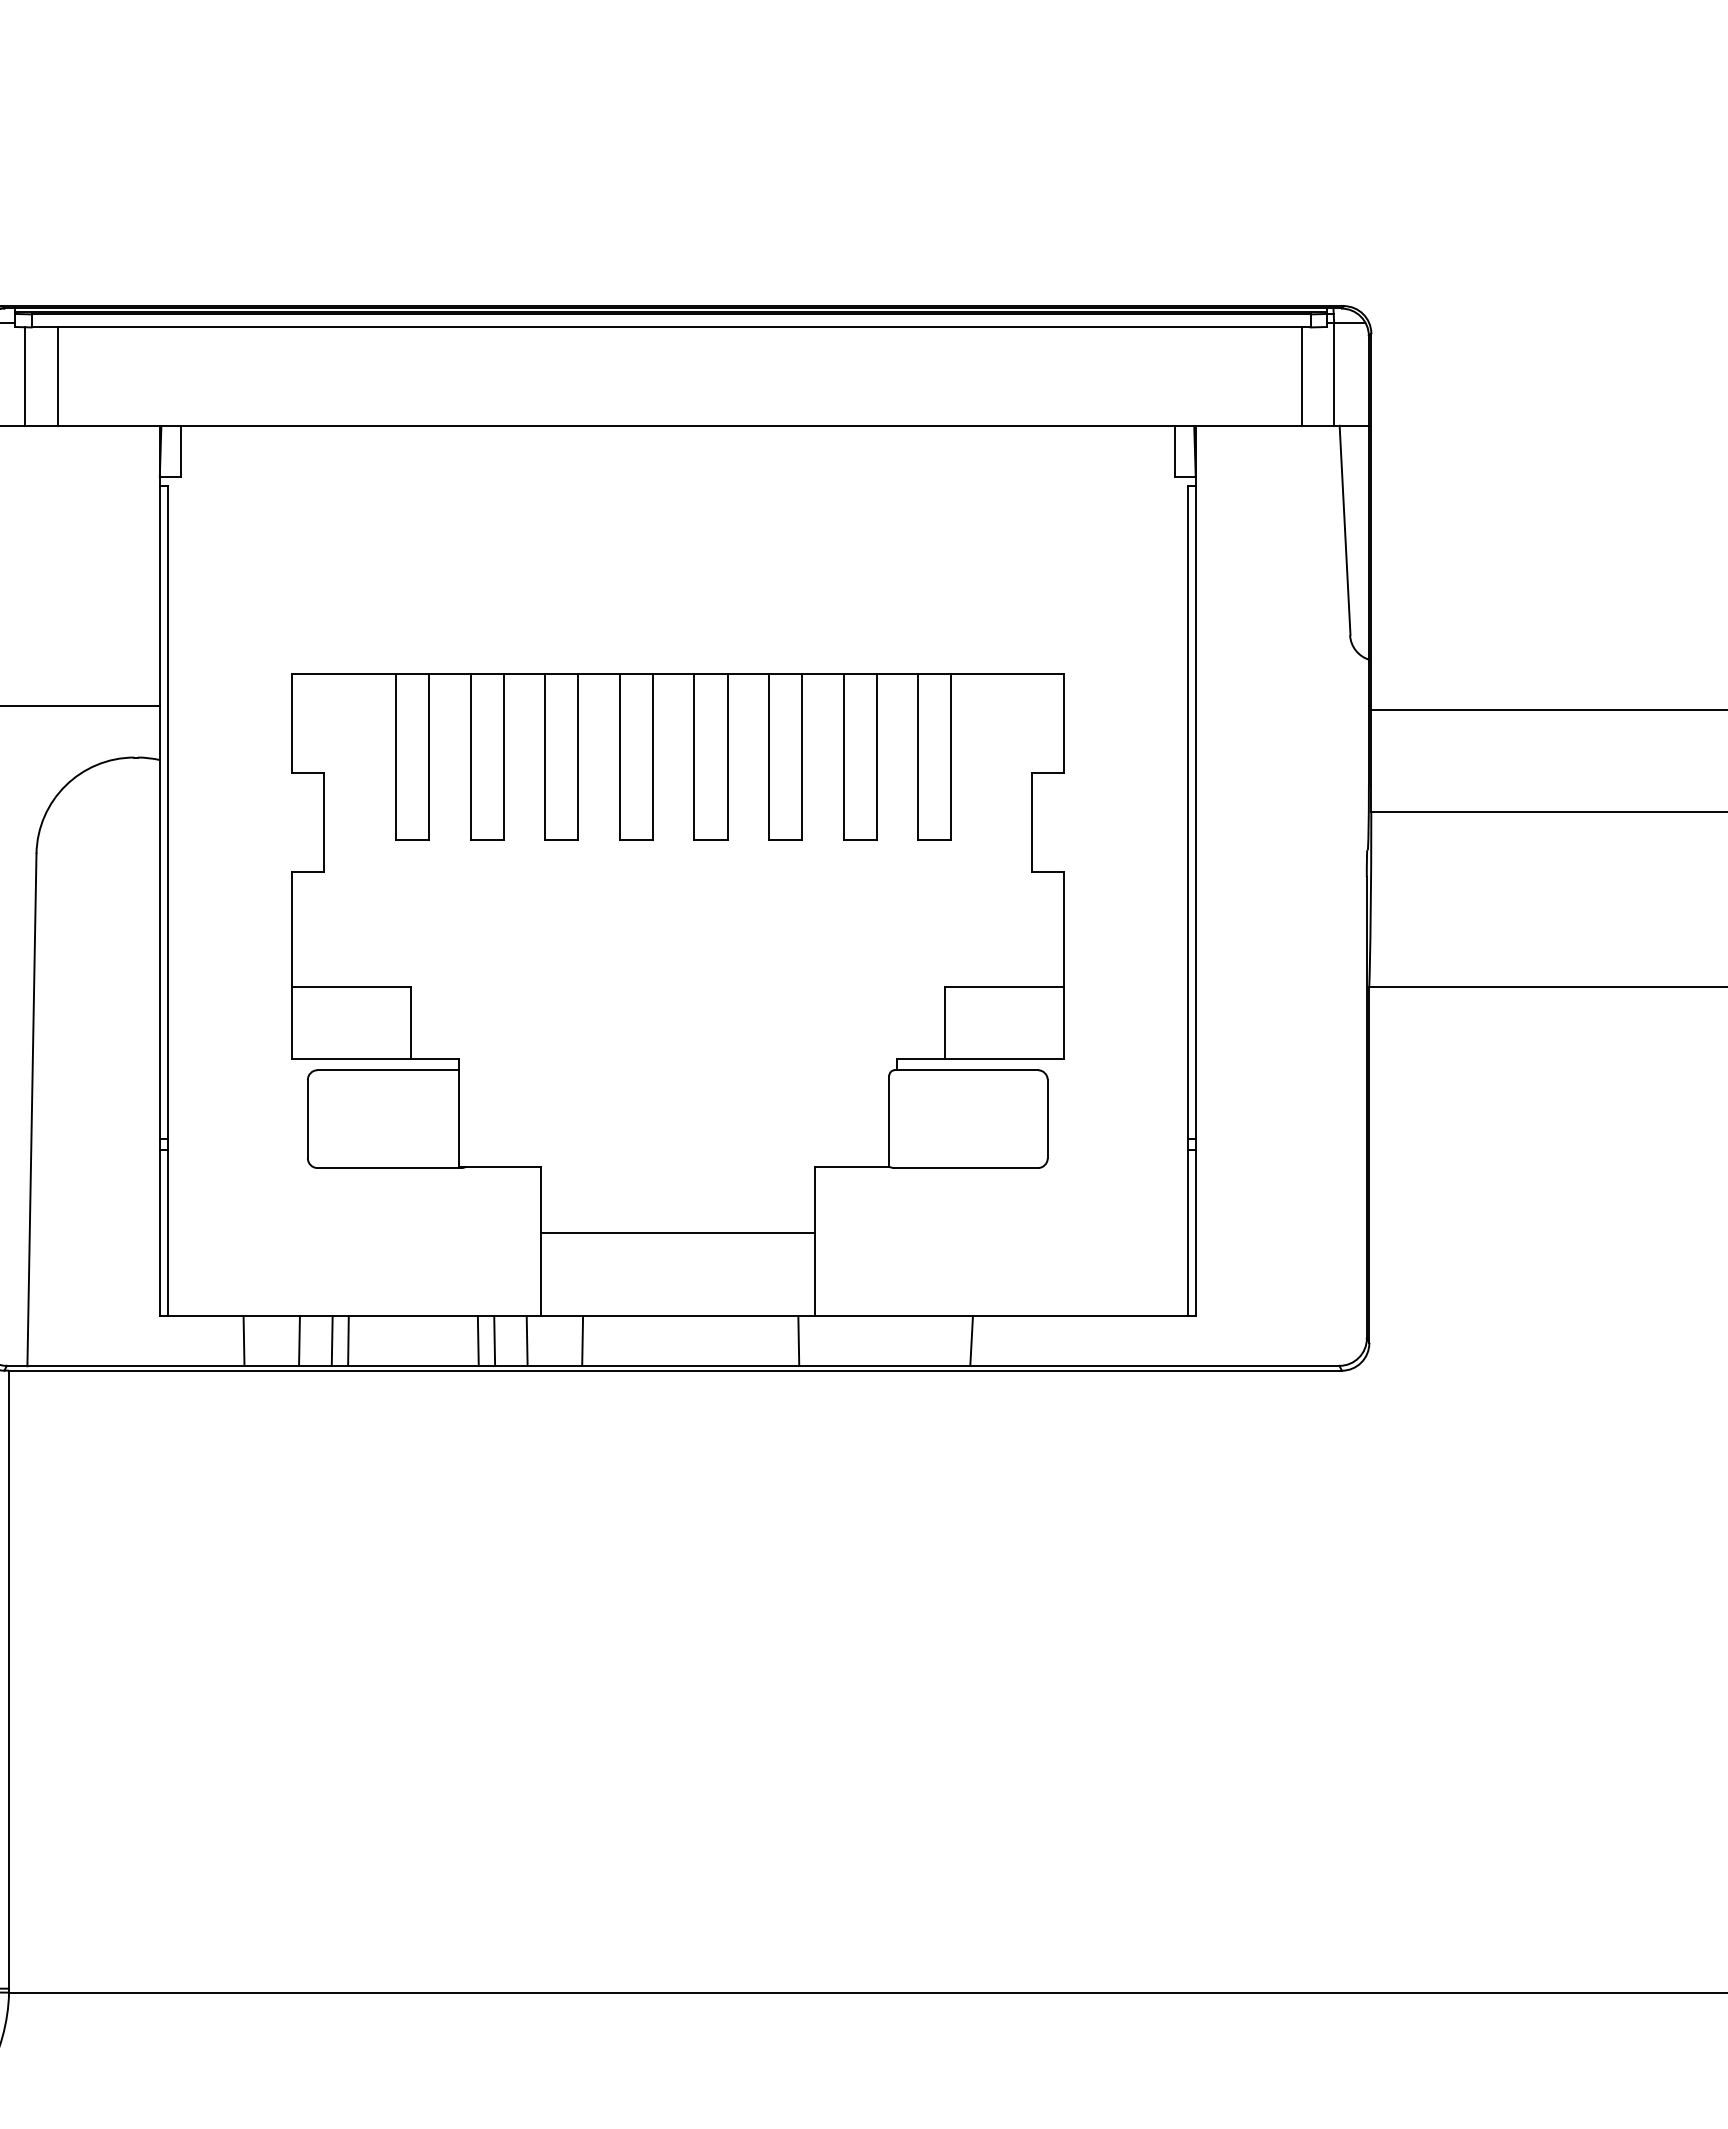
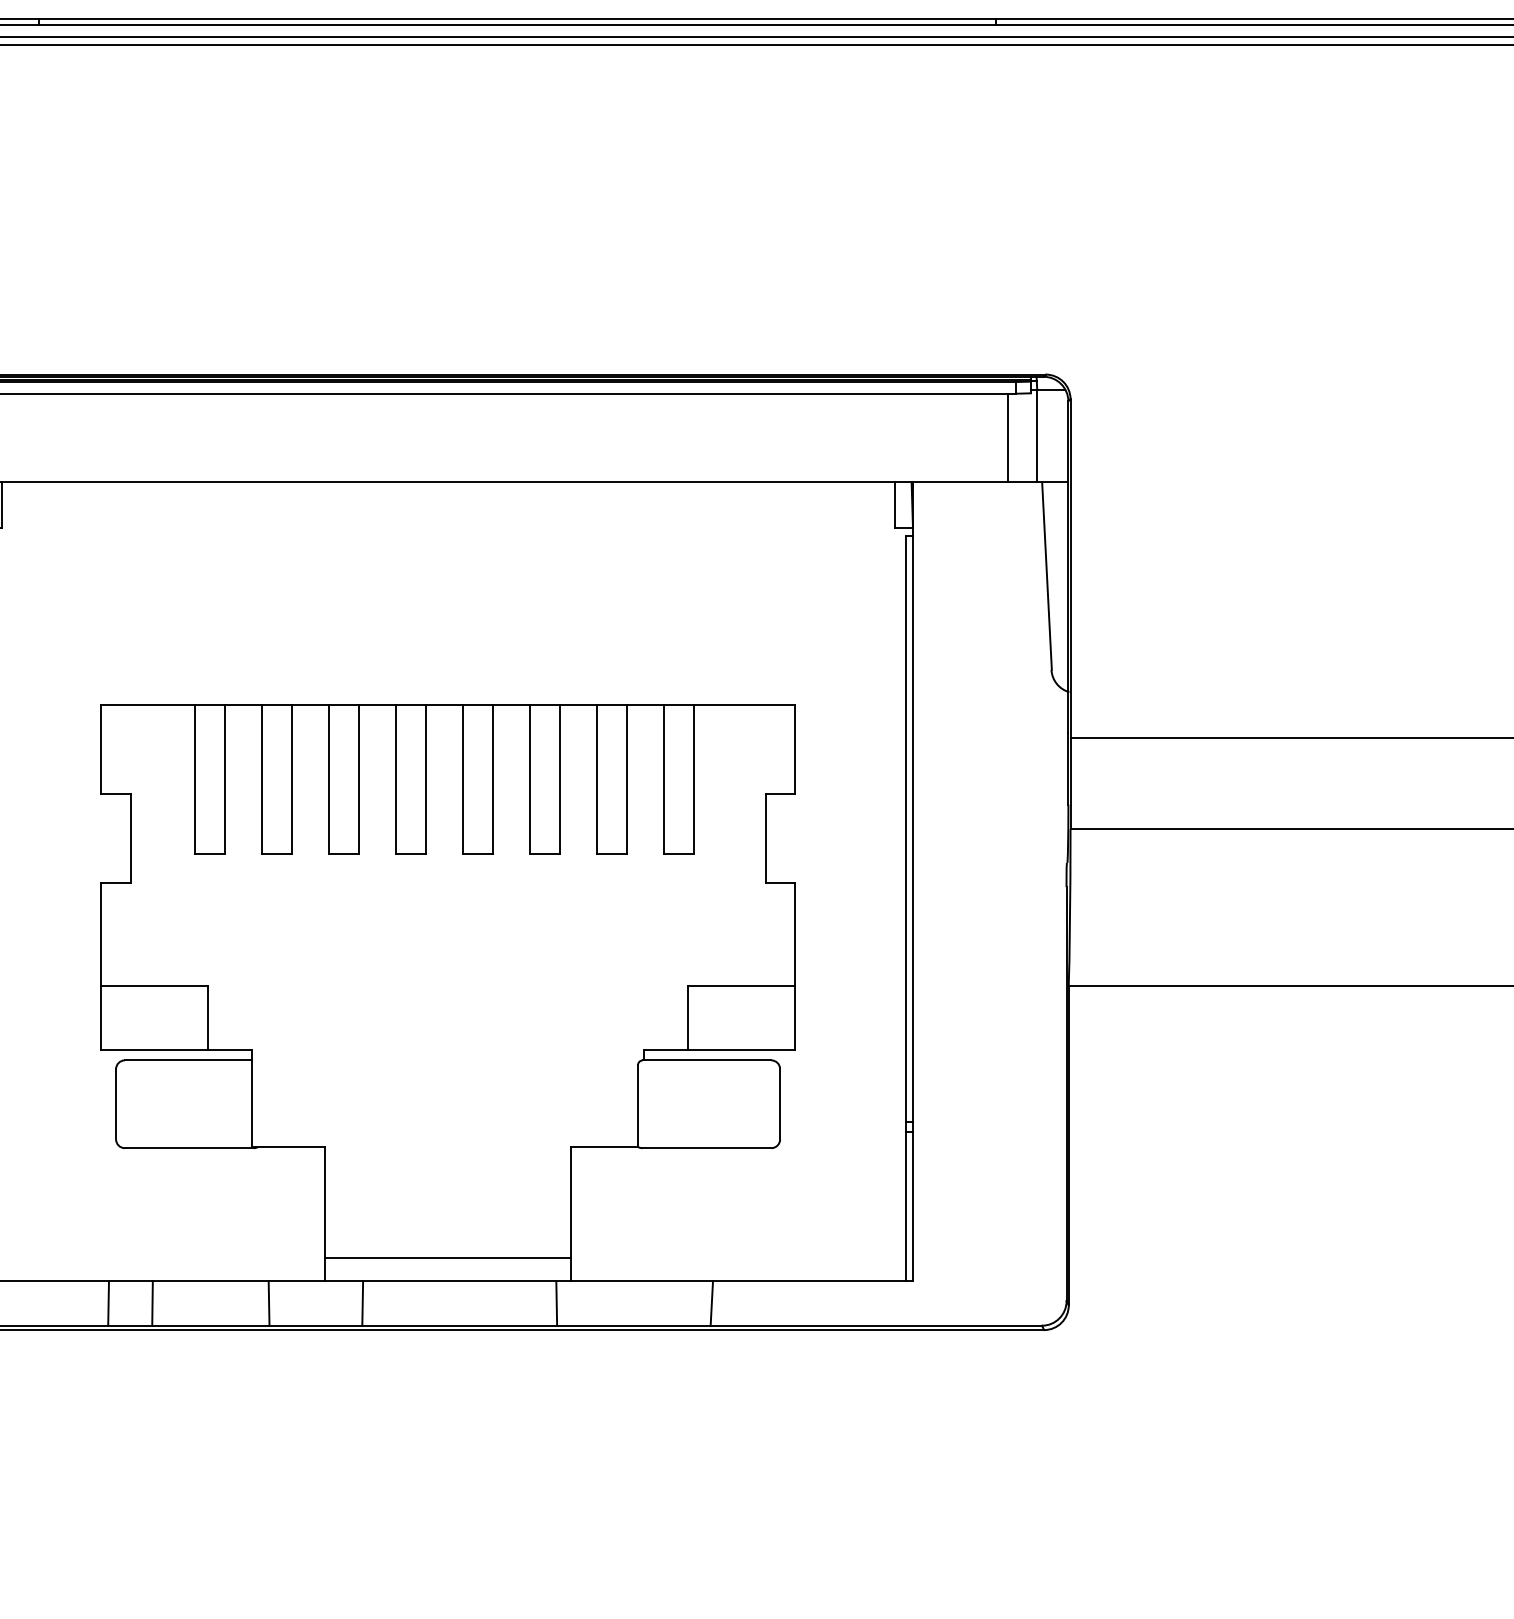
line: (677, 1233) -> (447, 1258), moved
line: (243, 1340) -> (58, 1302), removed
line: (331, 1340) -> (137, 1302), removed
line: (494, 1340) -> (283, 1302), removed
line: (526, 1340) -> (312, 1302), removed

